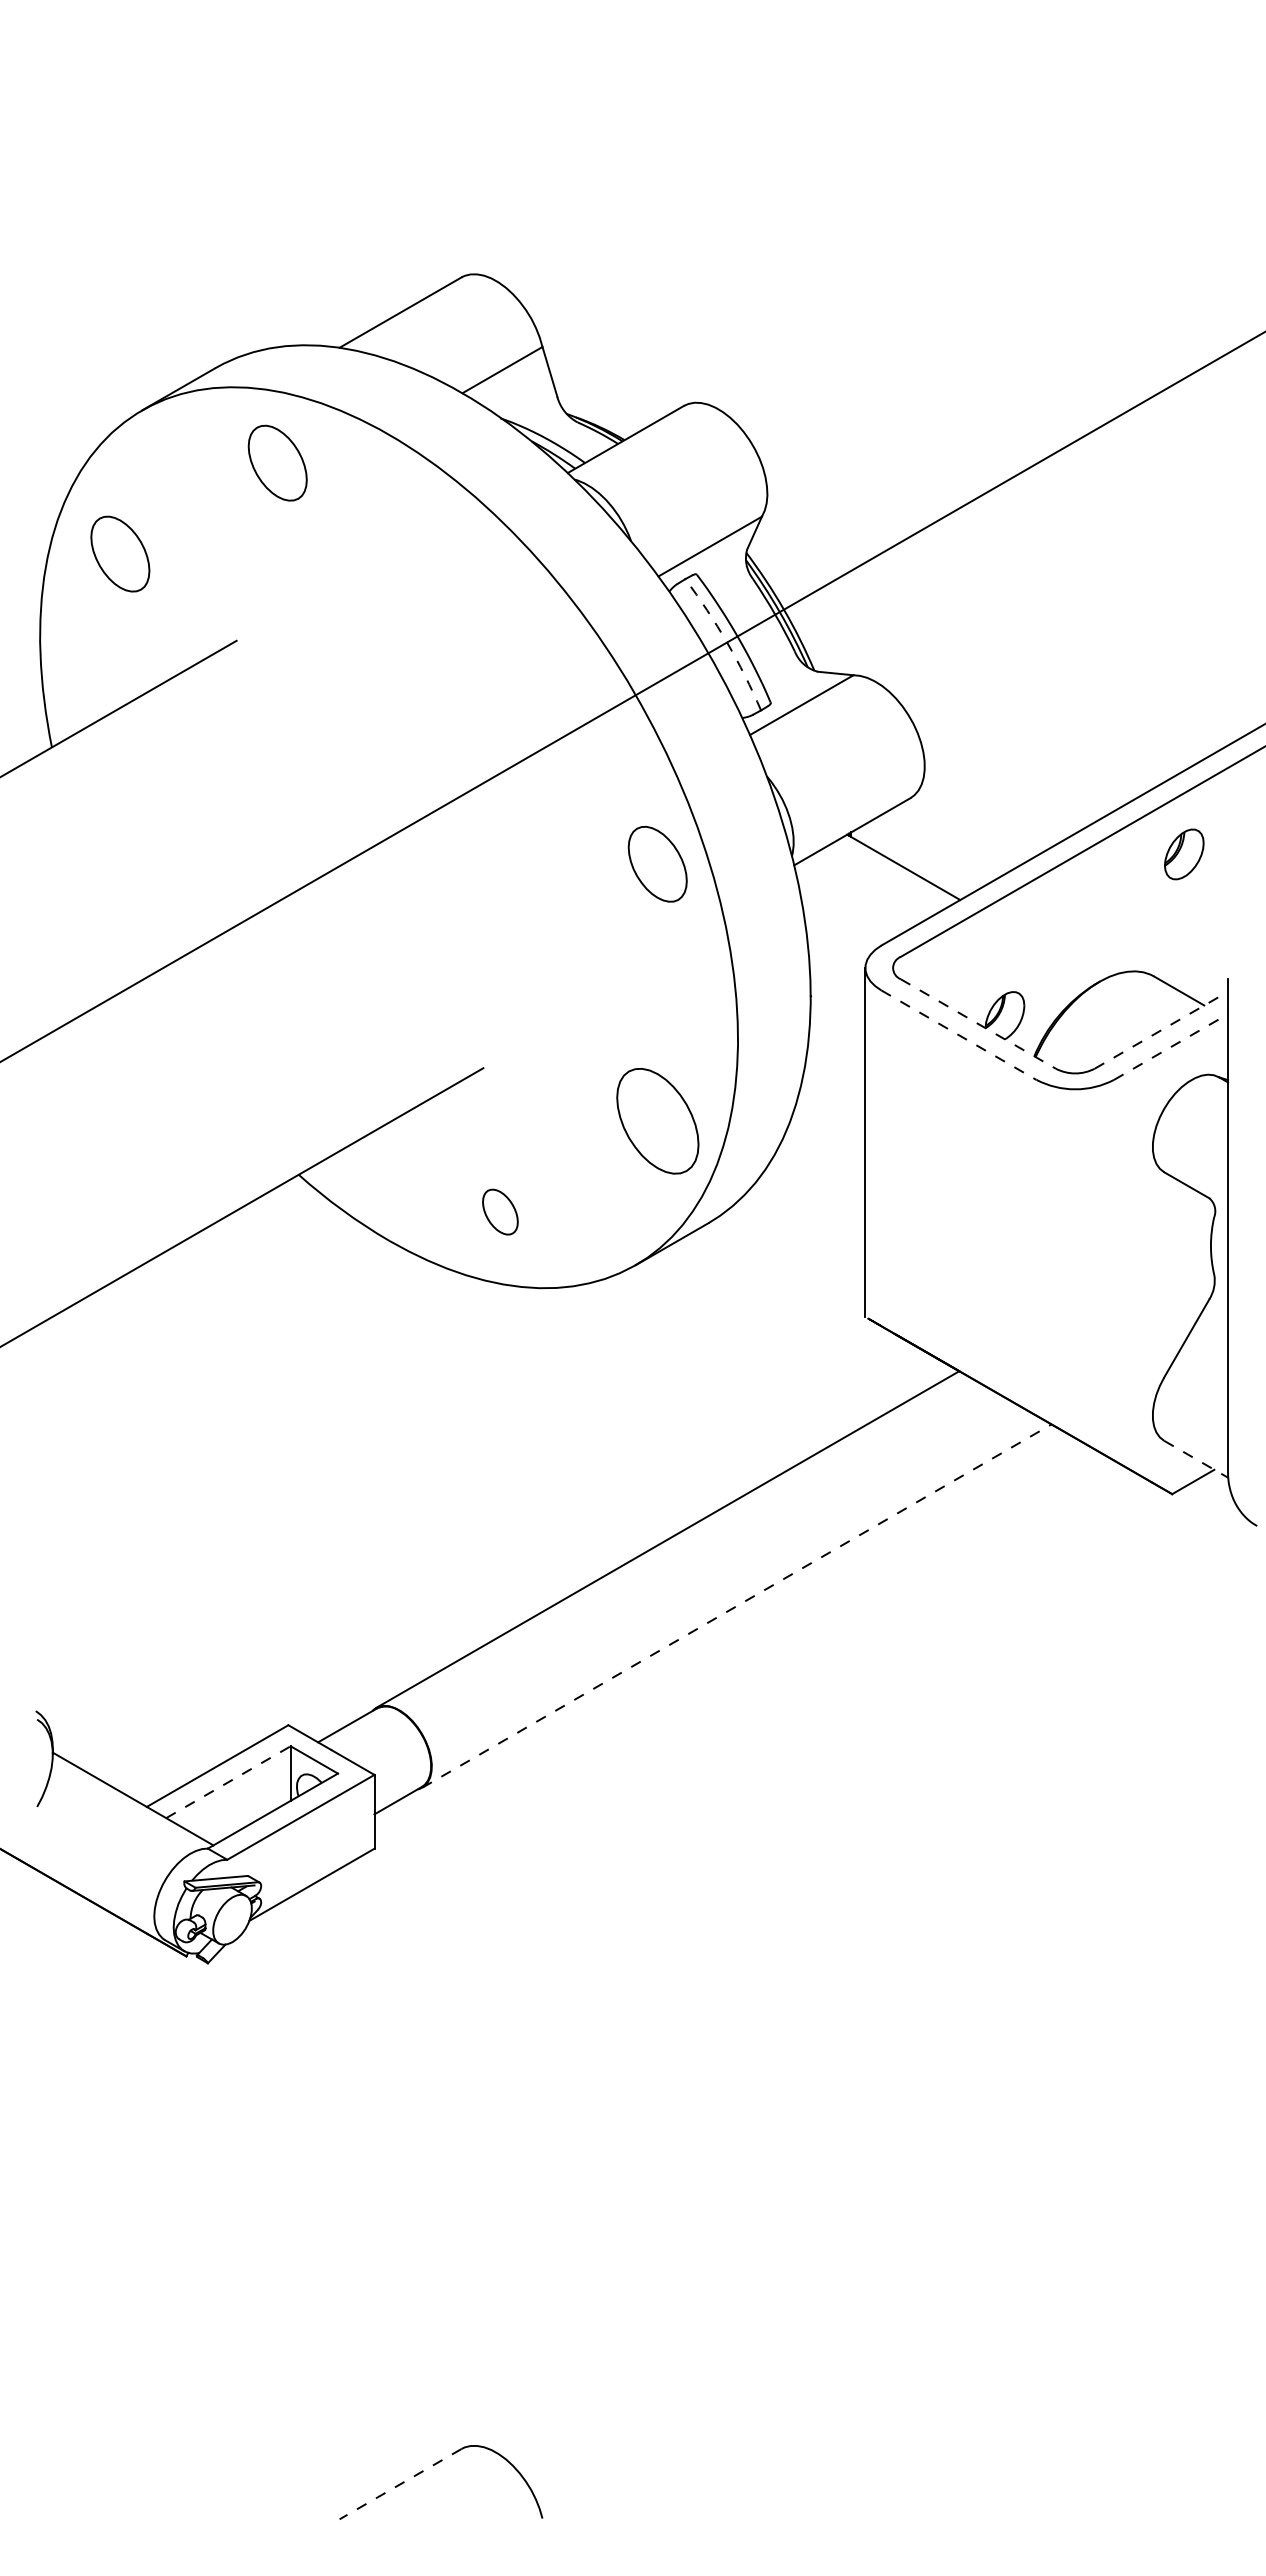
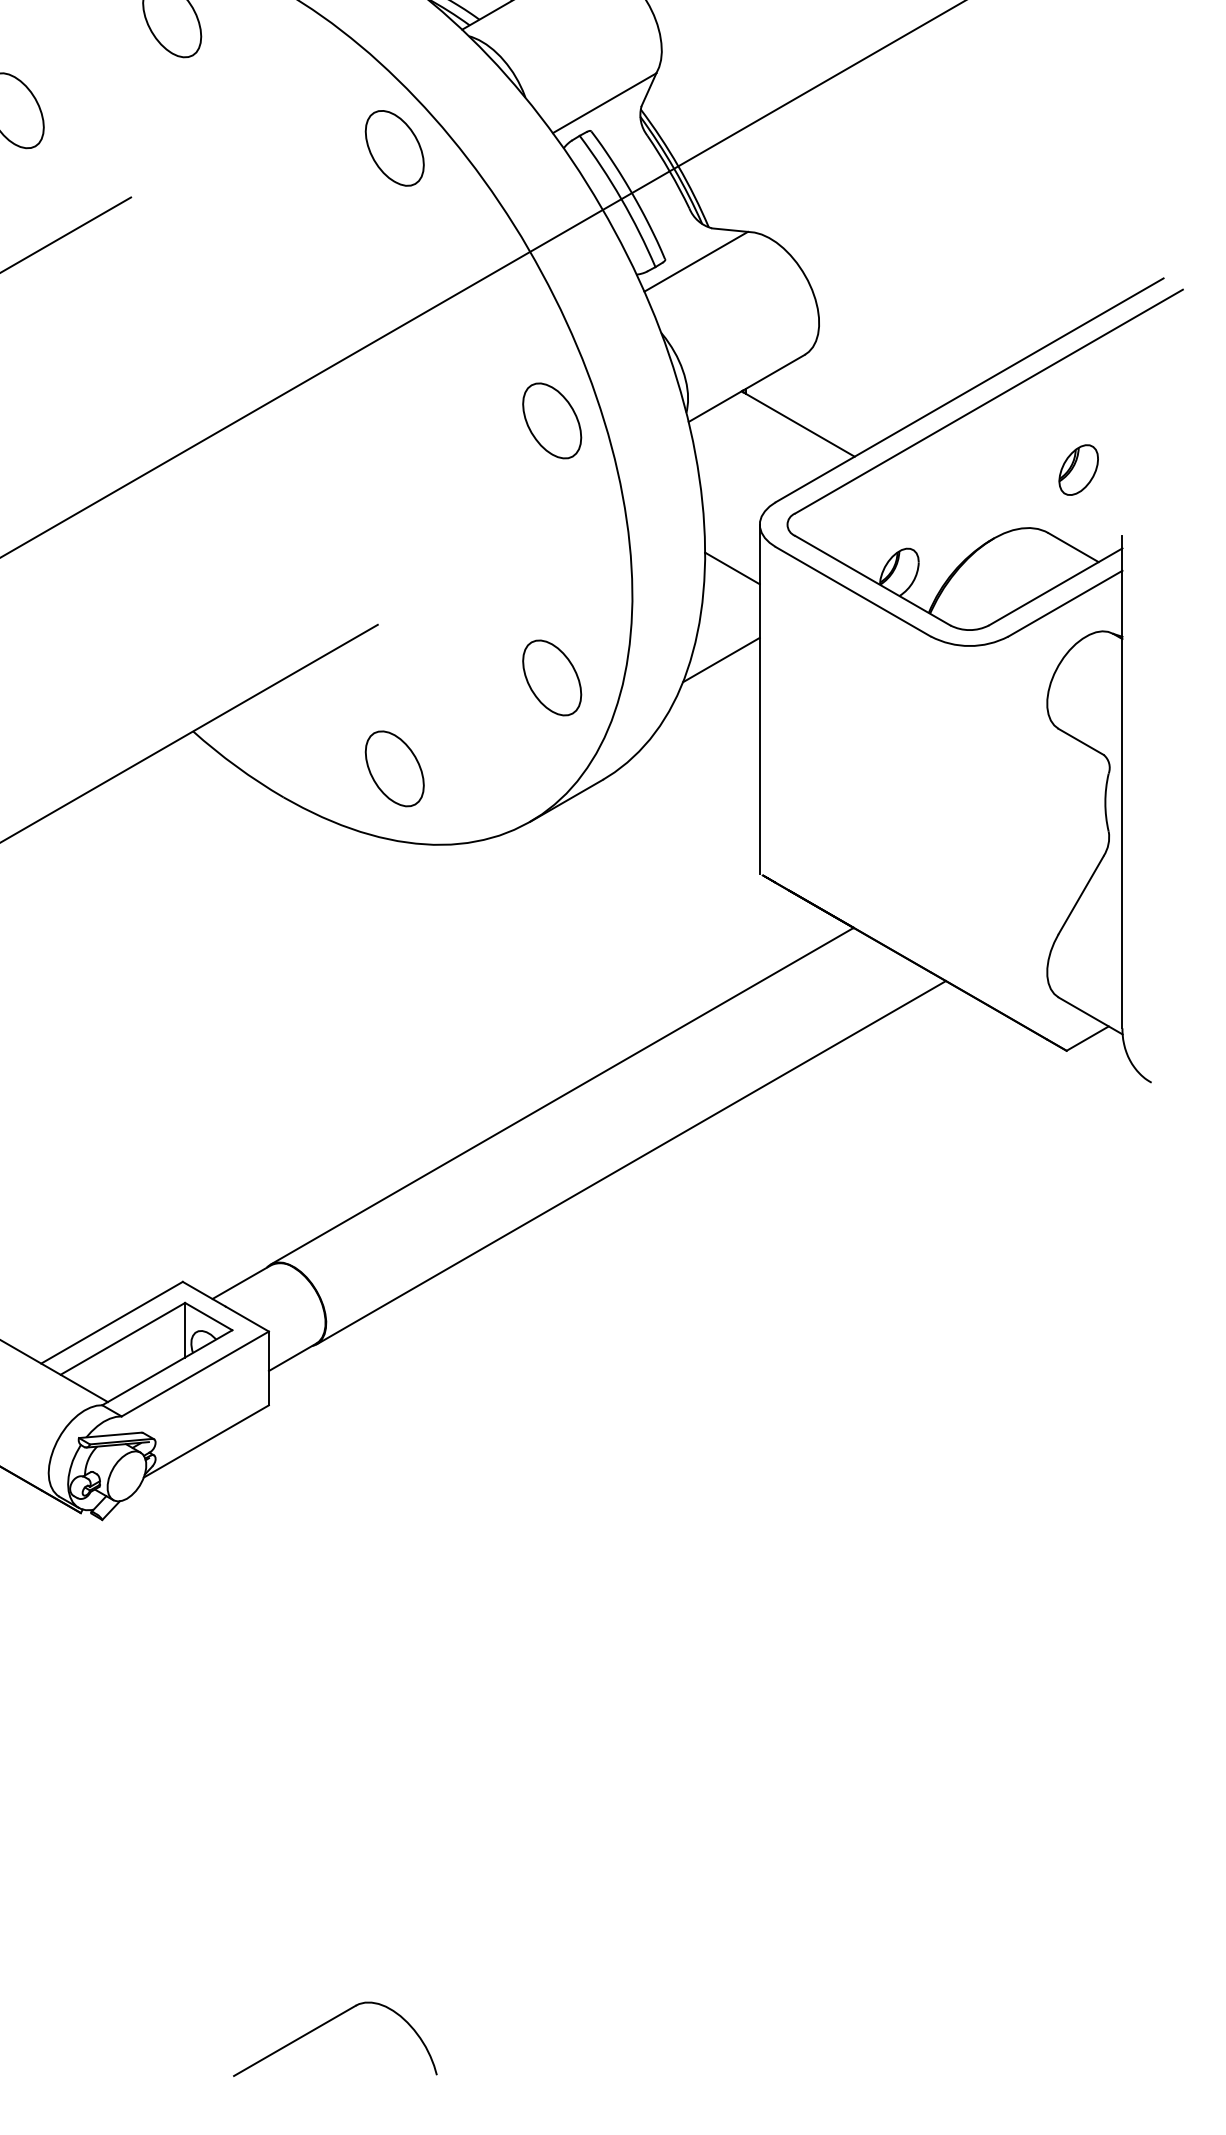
part: (500, 591) -> (394, 148), added
arc: (727, 642) -> (621, 199), dashed -> solid
part: (1184, 854) -> (1078, 470), moved
line: (837, 1011) -> (731, 568), added
line: (978, 1024) -> (872, 581), dashed -> solid
line: (1161, 1030) -> (1055, 587), dashed -> solid
line: (958, 1035) -> (852, 592), dashed -> solid
line: (1171, 1047) -> (1065, 604), dashed -> solid
line: (826, 1103) -> (720, 660), added
part: (657, 1121) -> (551, 678), size x0.71
part: (500, 1211) -> (394, 768), size x1.67
line: (1196, 1459) -> (1090, 1016), dashed -> solid
line: (737, 1605) -> (631, 1162), dashed -> solid
line: (228, 1782) -> (122, 1339), dashed -> solid
line: (400, 2484) -> (294, 2041), dashed -> solid

